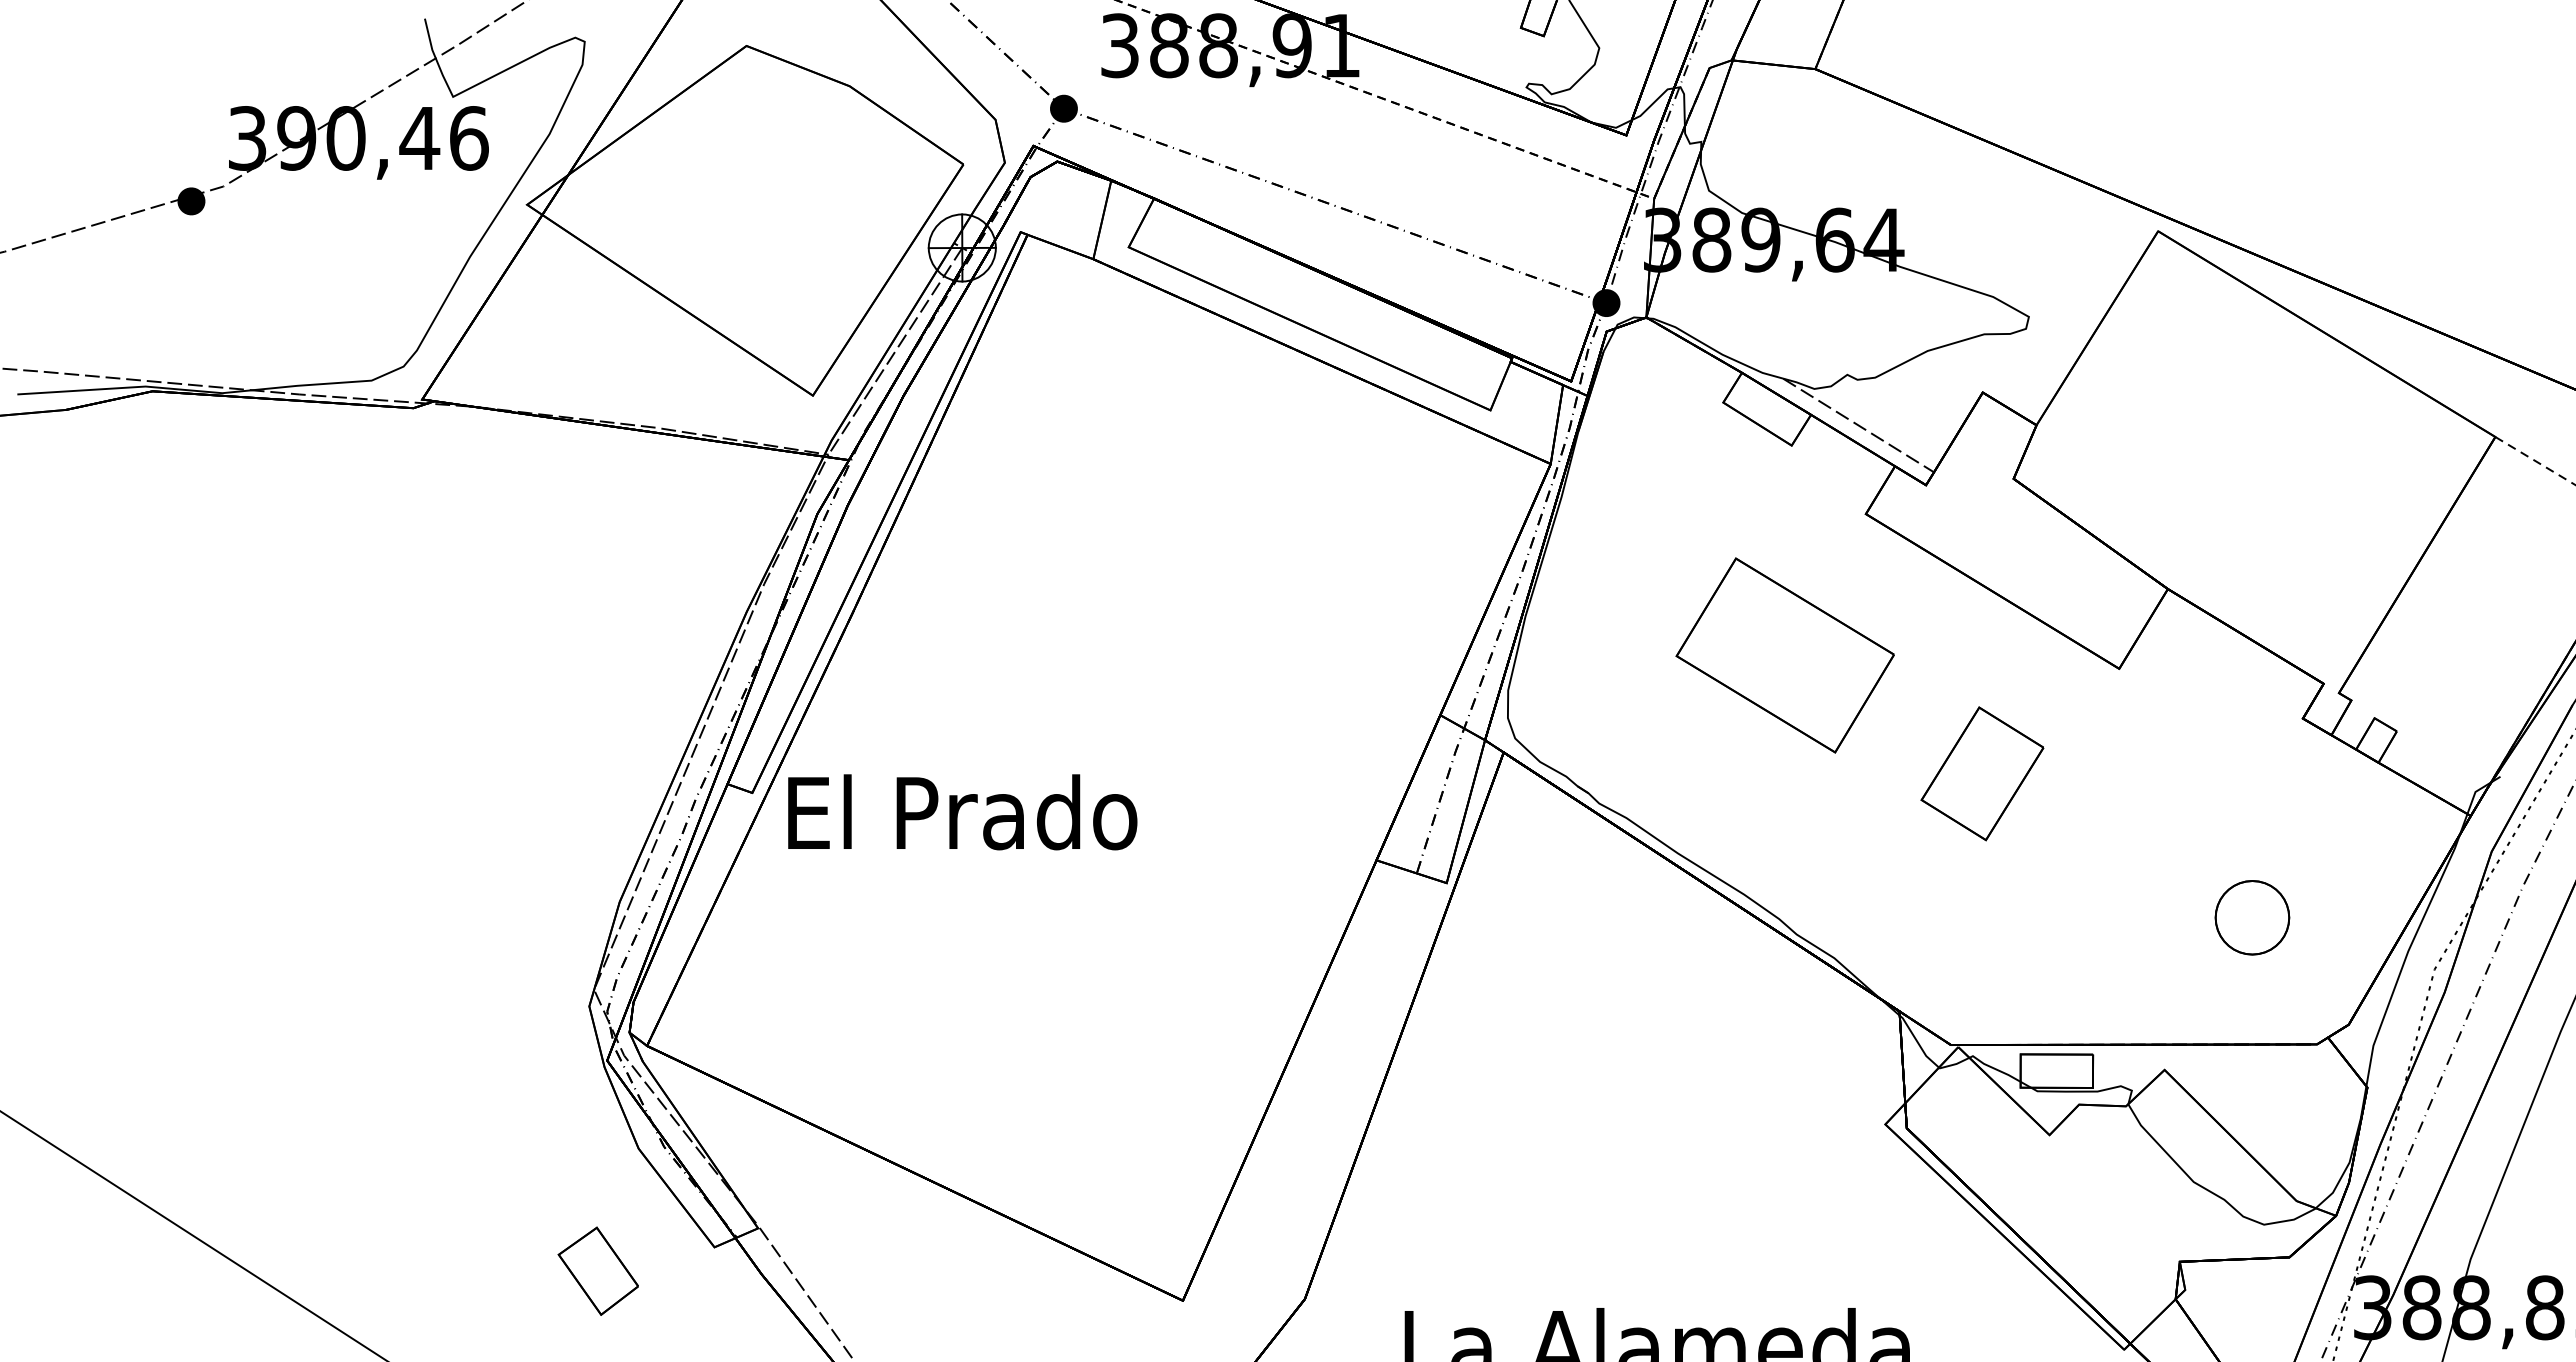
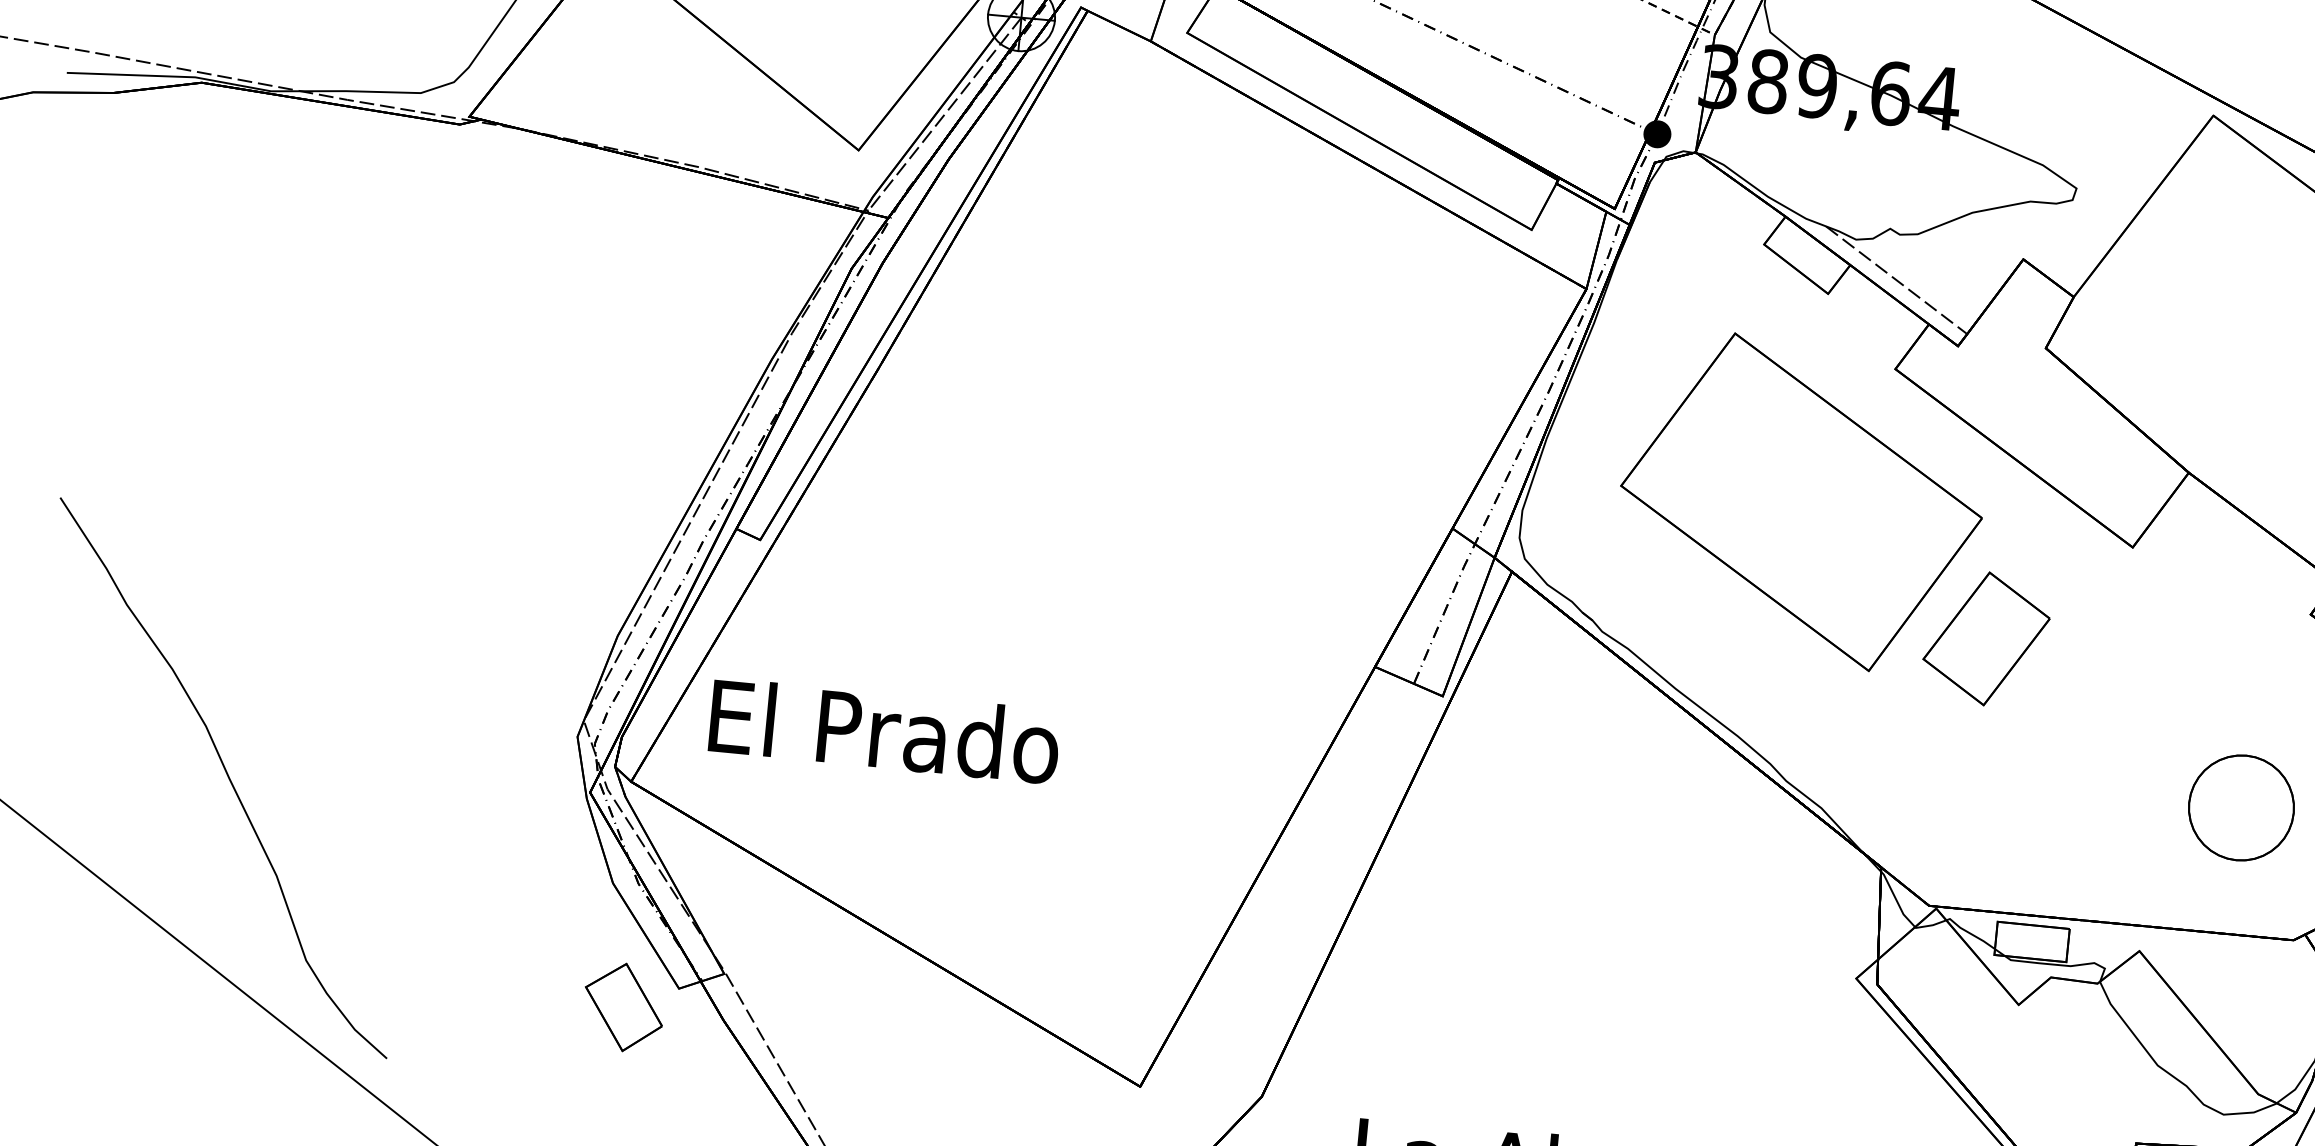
part: (1785, 655) -> (1801, 502), size x1.67
text: (962, 812) -> (884, 731), moved
part: (2252, 917) -> (2241, 807), size x1.43
curve: (244, 1079) -> (227, 776), added
part: (597, 1270) -> (623, 1006), moved

